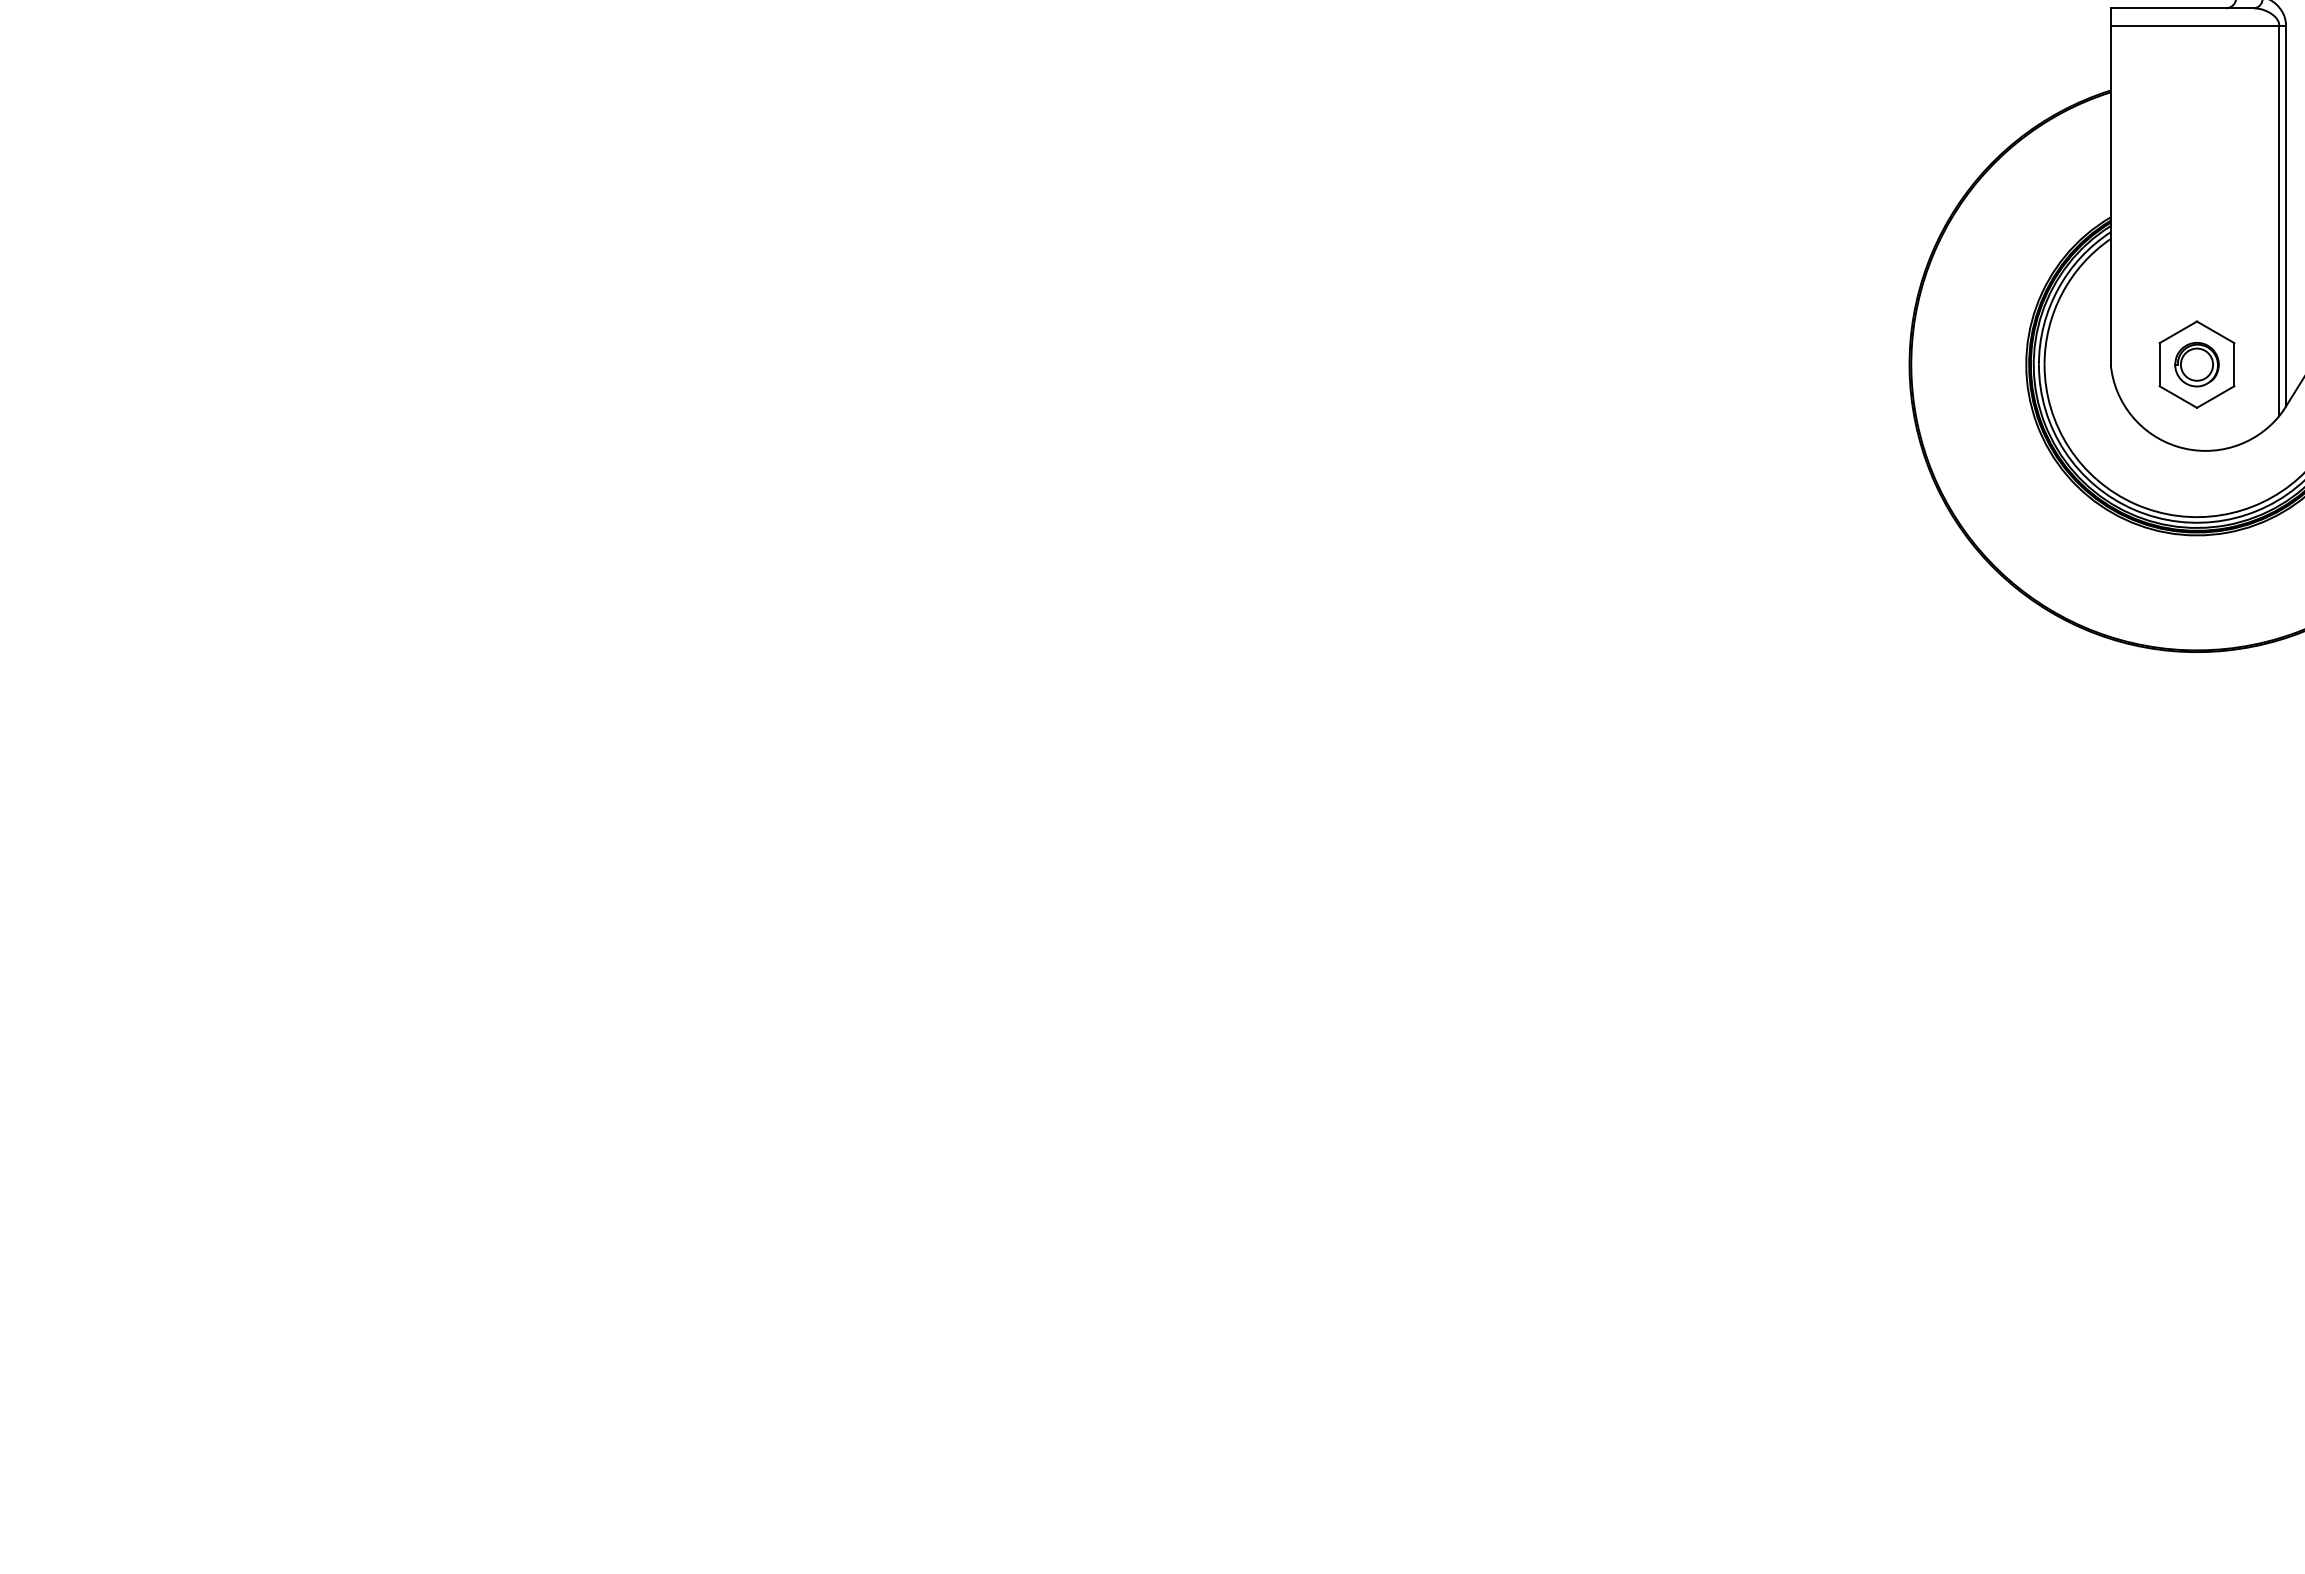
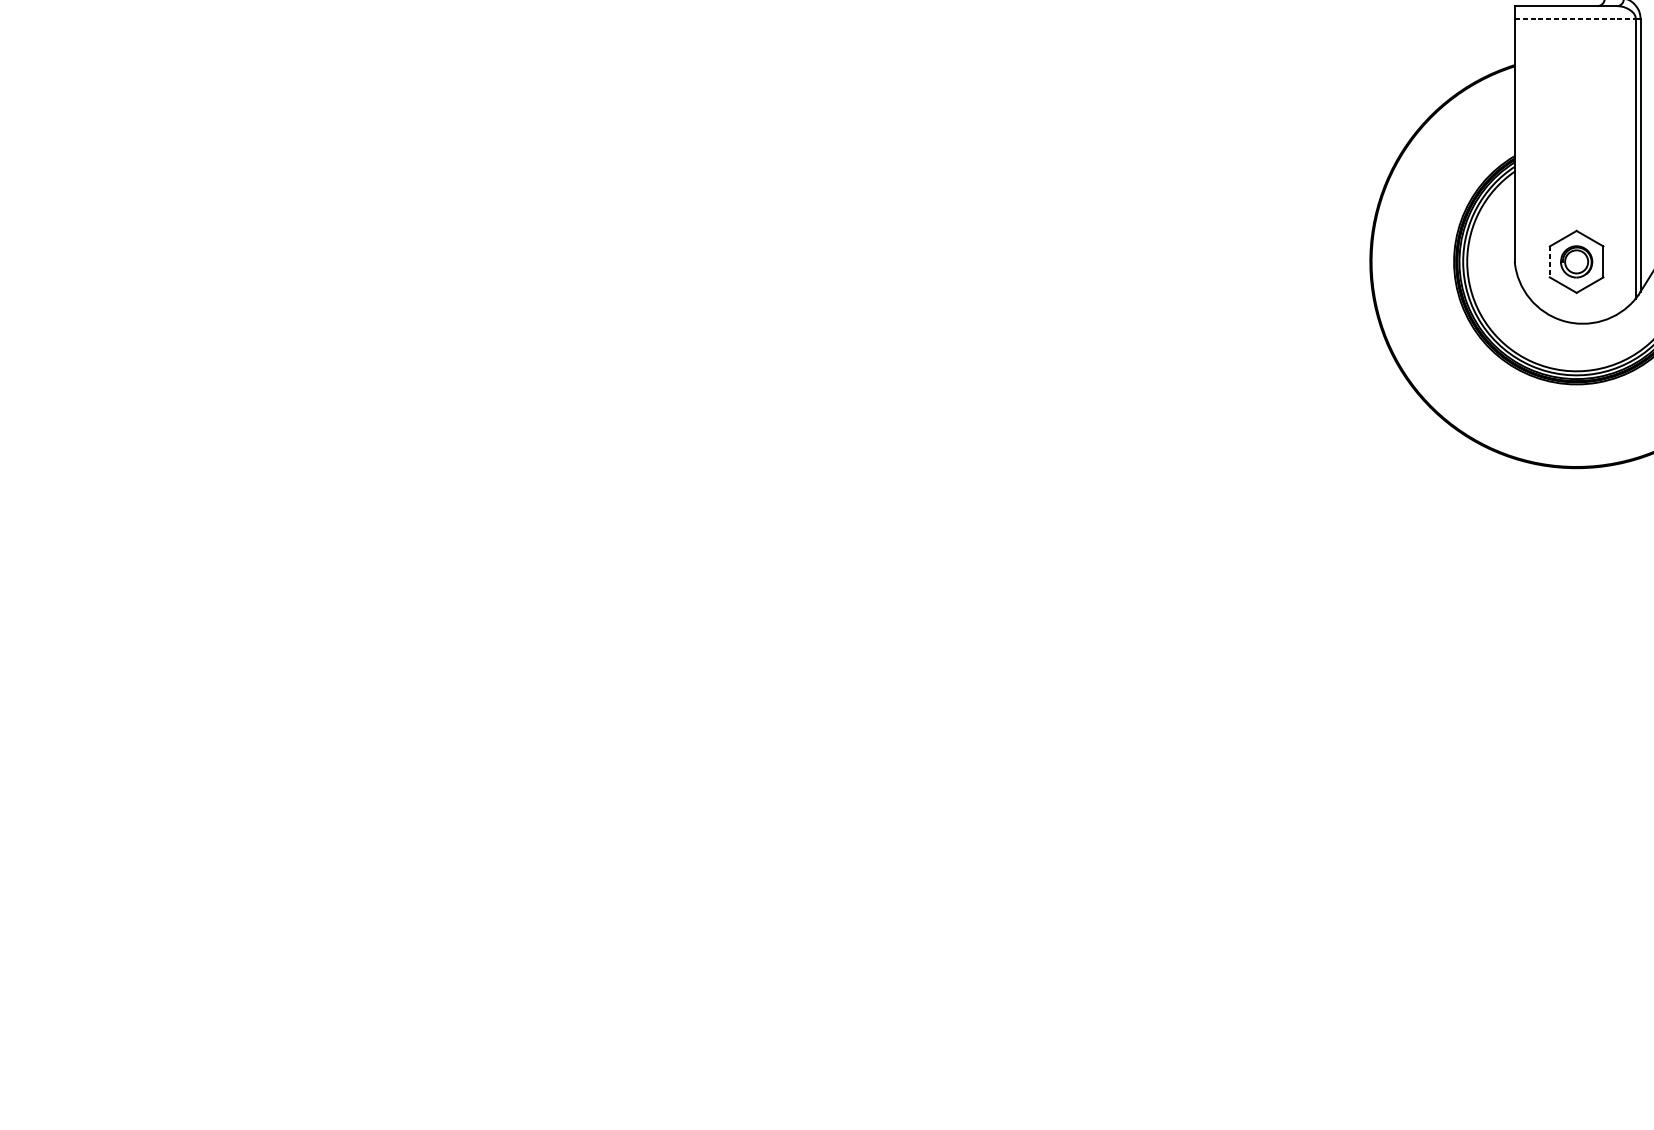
line: (2195, 25) -> (1575, 18), solid -> dashed
line: (2159, 364) -> (1549, 261), solid -> dashed

